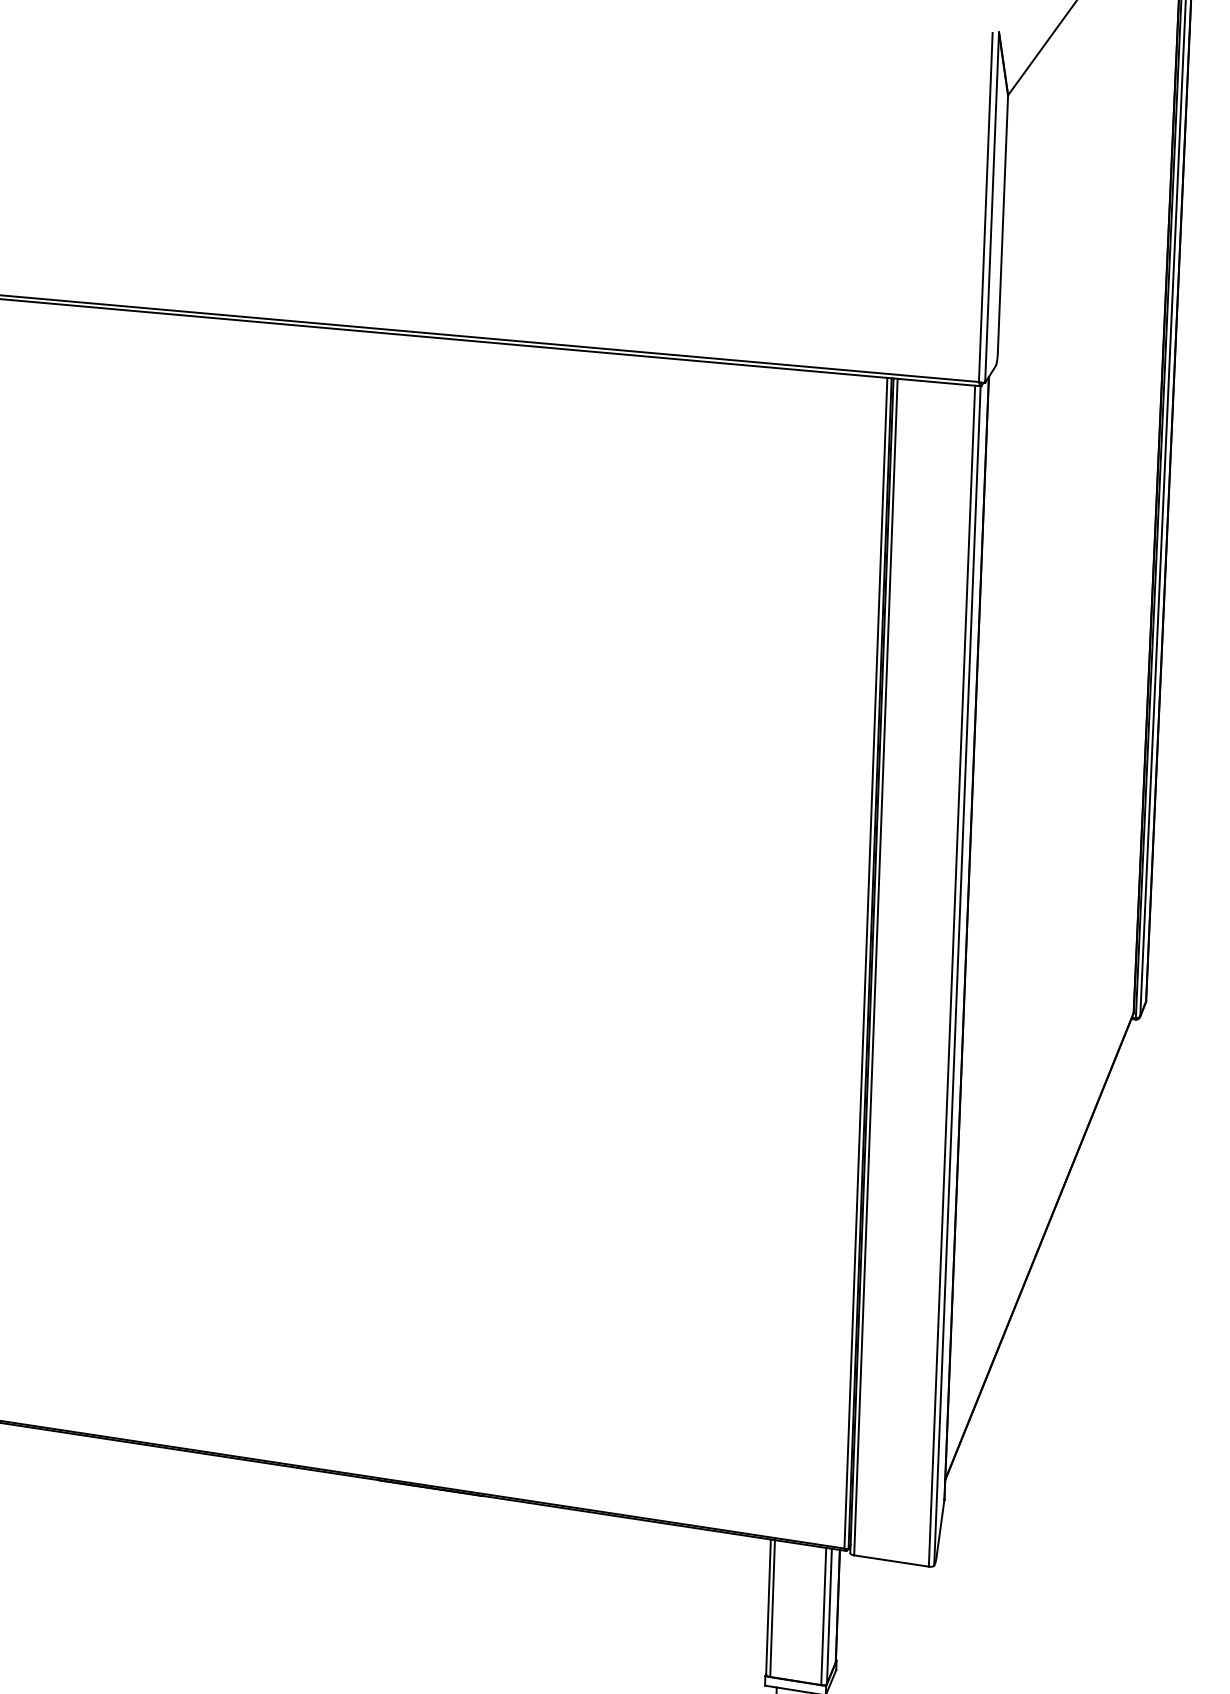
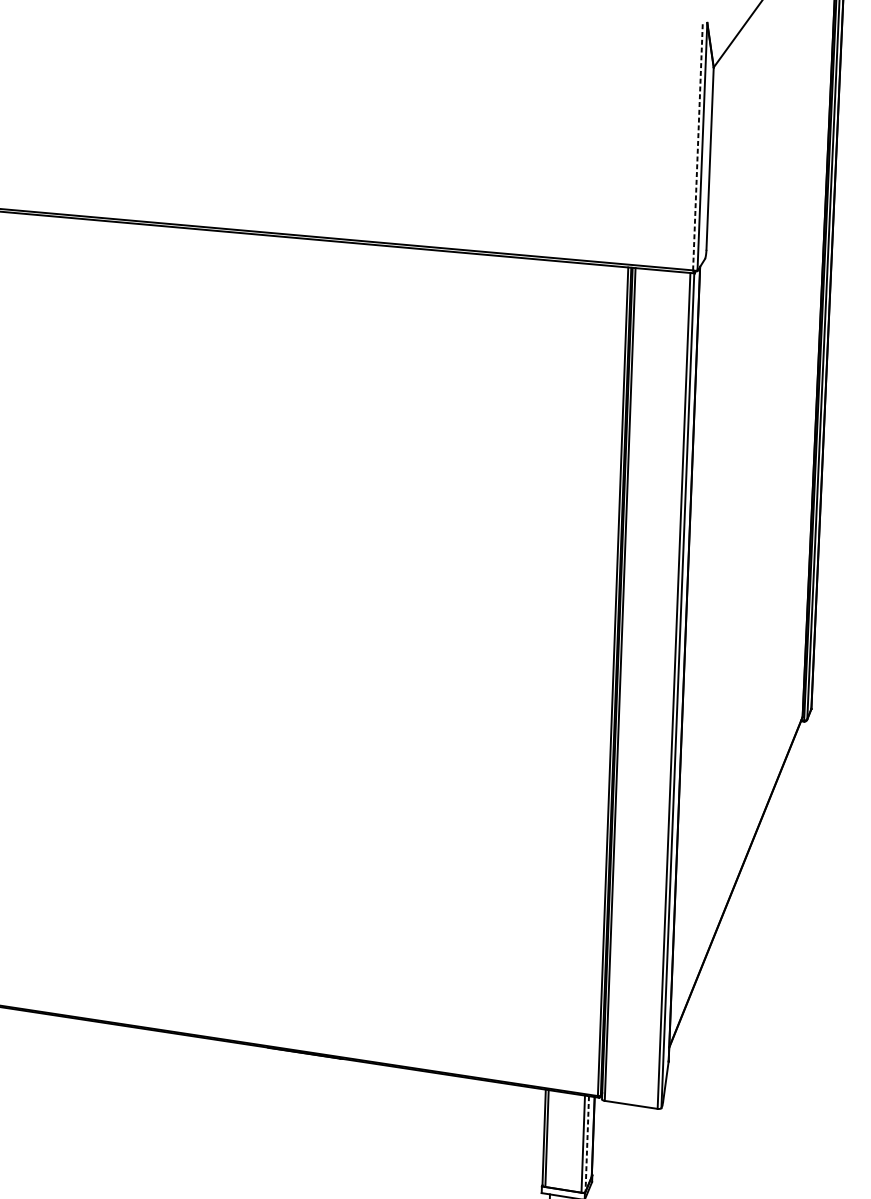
line: (985, 207) -> (697, 146), solid -> dashed
line: (829, 1616) -> (587, 1144), solid -> dashed

